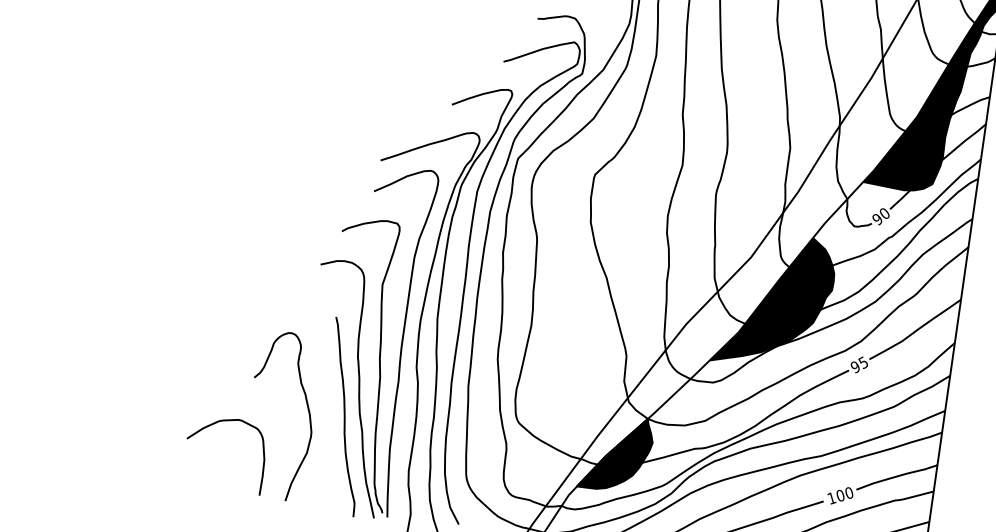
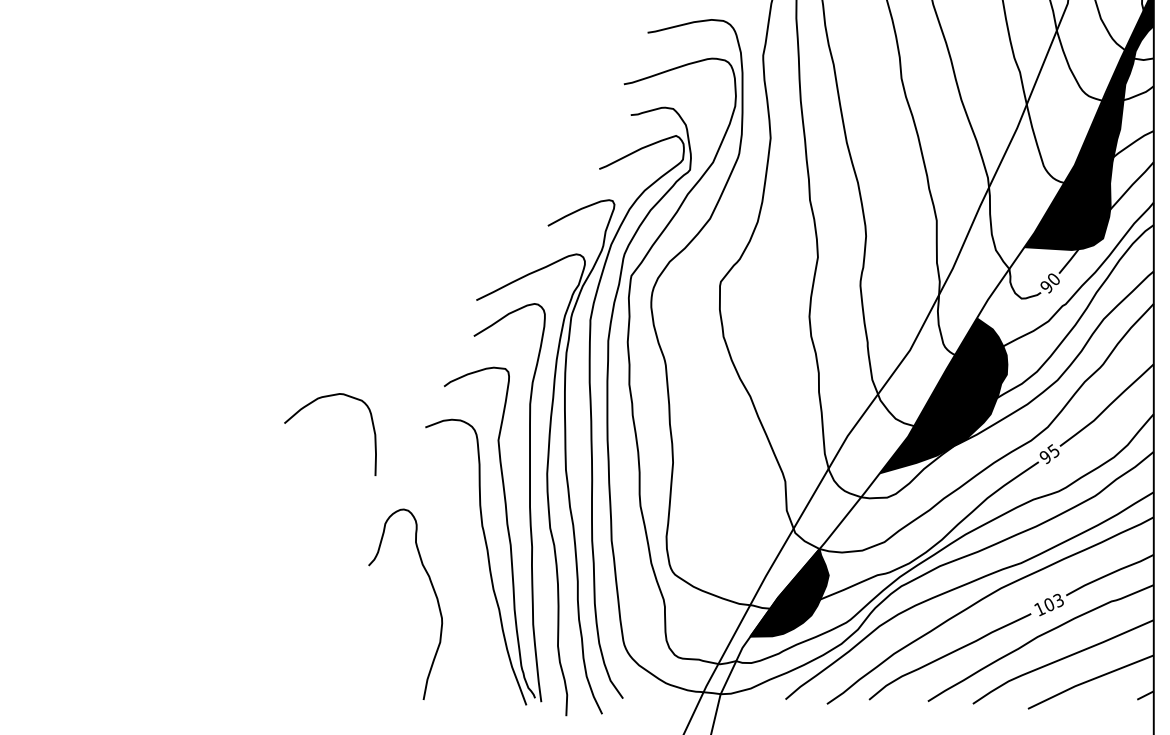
curve: (344, 416) -> (476, 595), removed
curve: (213, 424) -> (312, 403), moved
text: (849, 493) -> (1058, 600), 100 -> 103

